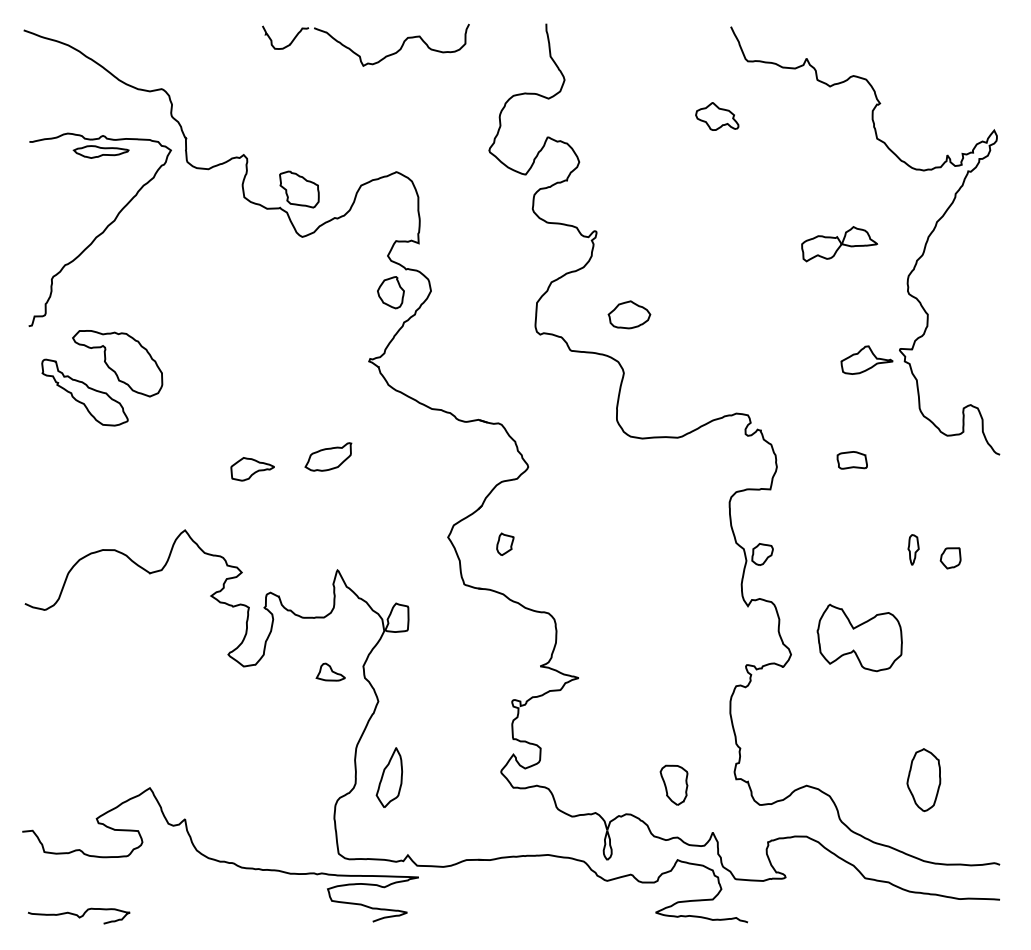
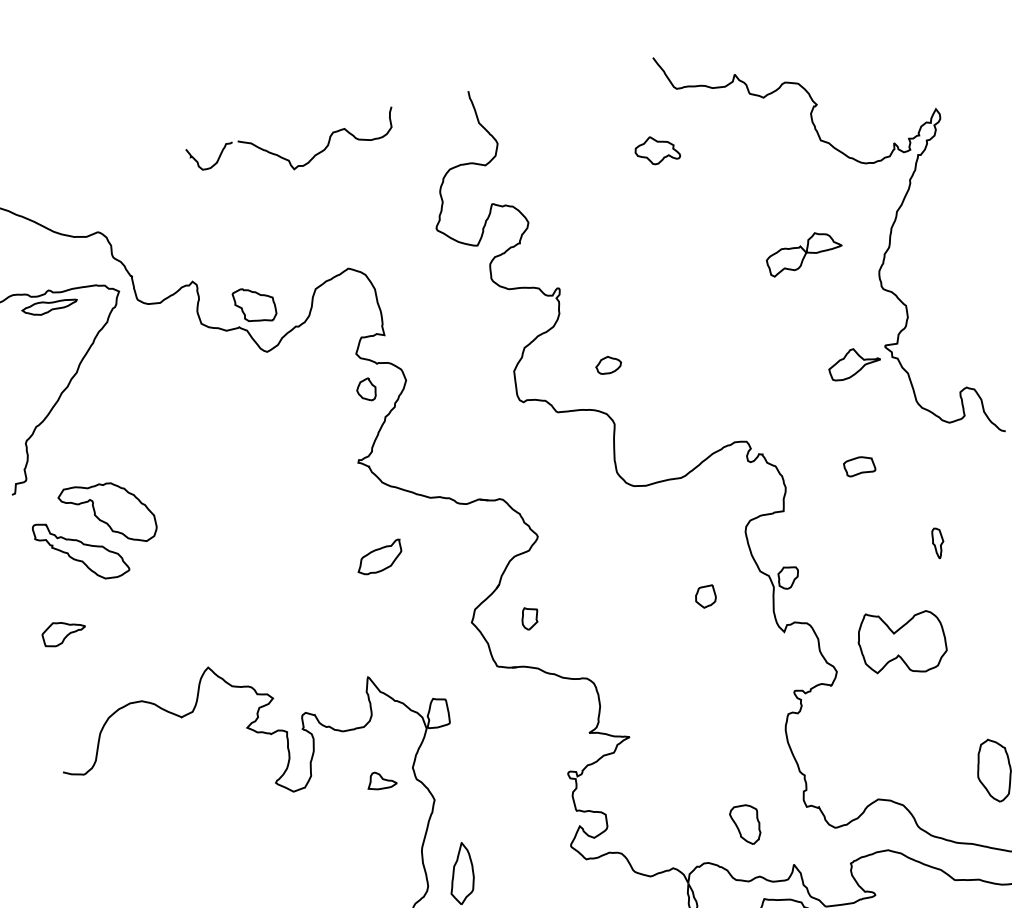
part: (390, 292) -> (366, 389), size x0.7
part: (629, 314) -> (608, 364), size x0.6
part: (328, 456) -> (379, 557), moved
part: (252, 469) -> (63, 633), moved
part: (950, 558) -> (705, 597), moved

